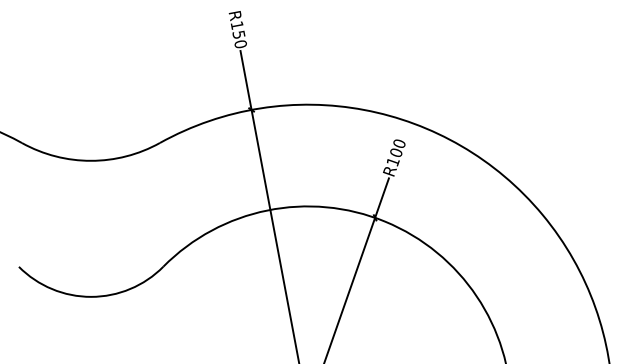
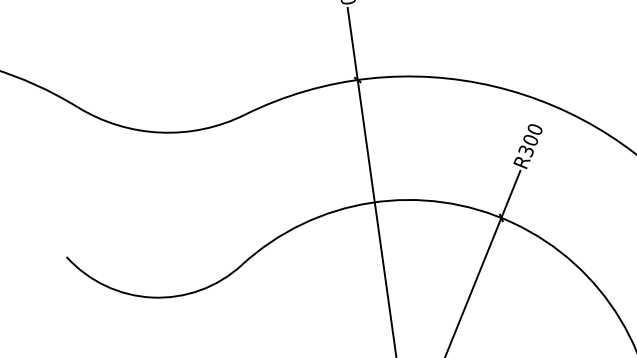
text: (392, 161) -> (525, 150), R100 -> R300

